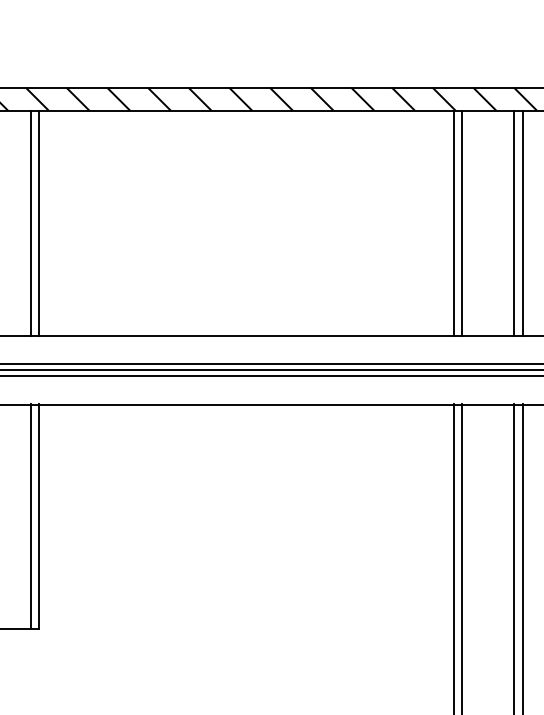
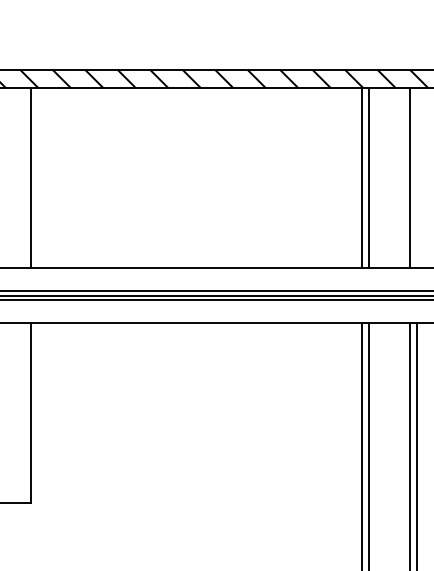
line: (30, 223) -> (24, 178), removed
line: (523, 223) -> (417, 178), removed
line: (30, 516) -> (24, 412), removed

